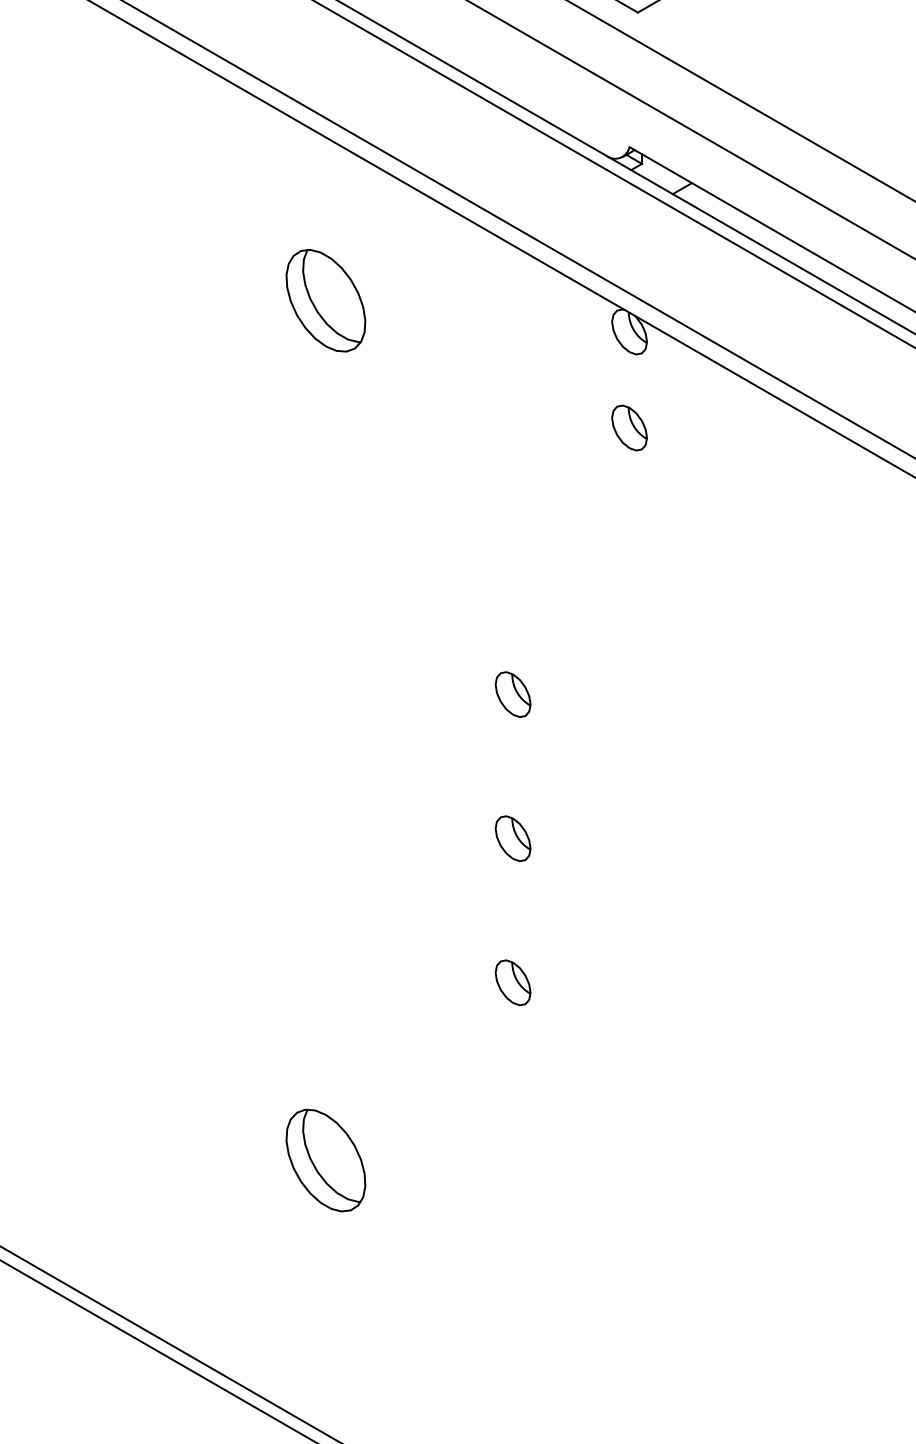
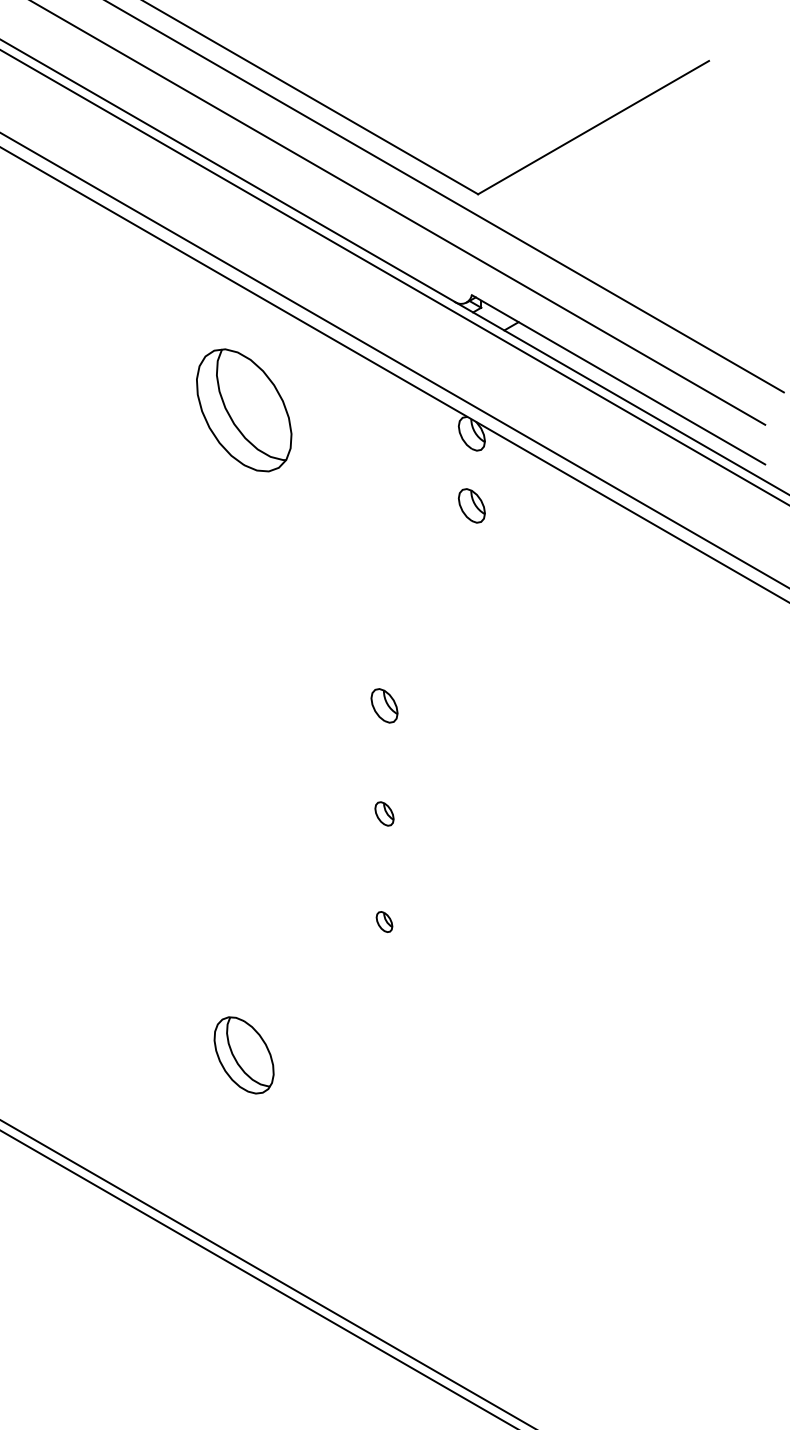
part: (325, 300) -> (243, 410), size x1.6
part: (513, 838) -> (384, 813), size x0.7
part: (513, 982) -> (384, 921), size x0.6

